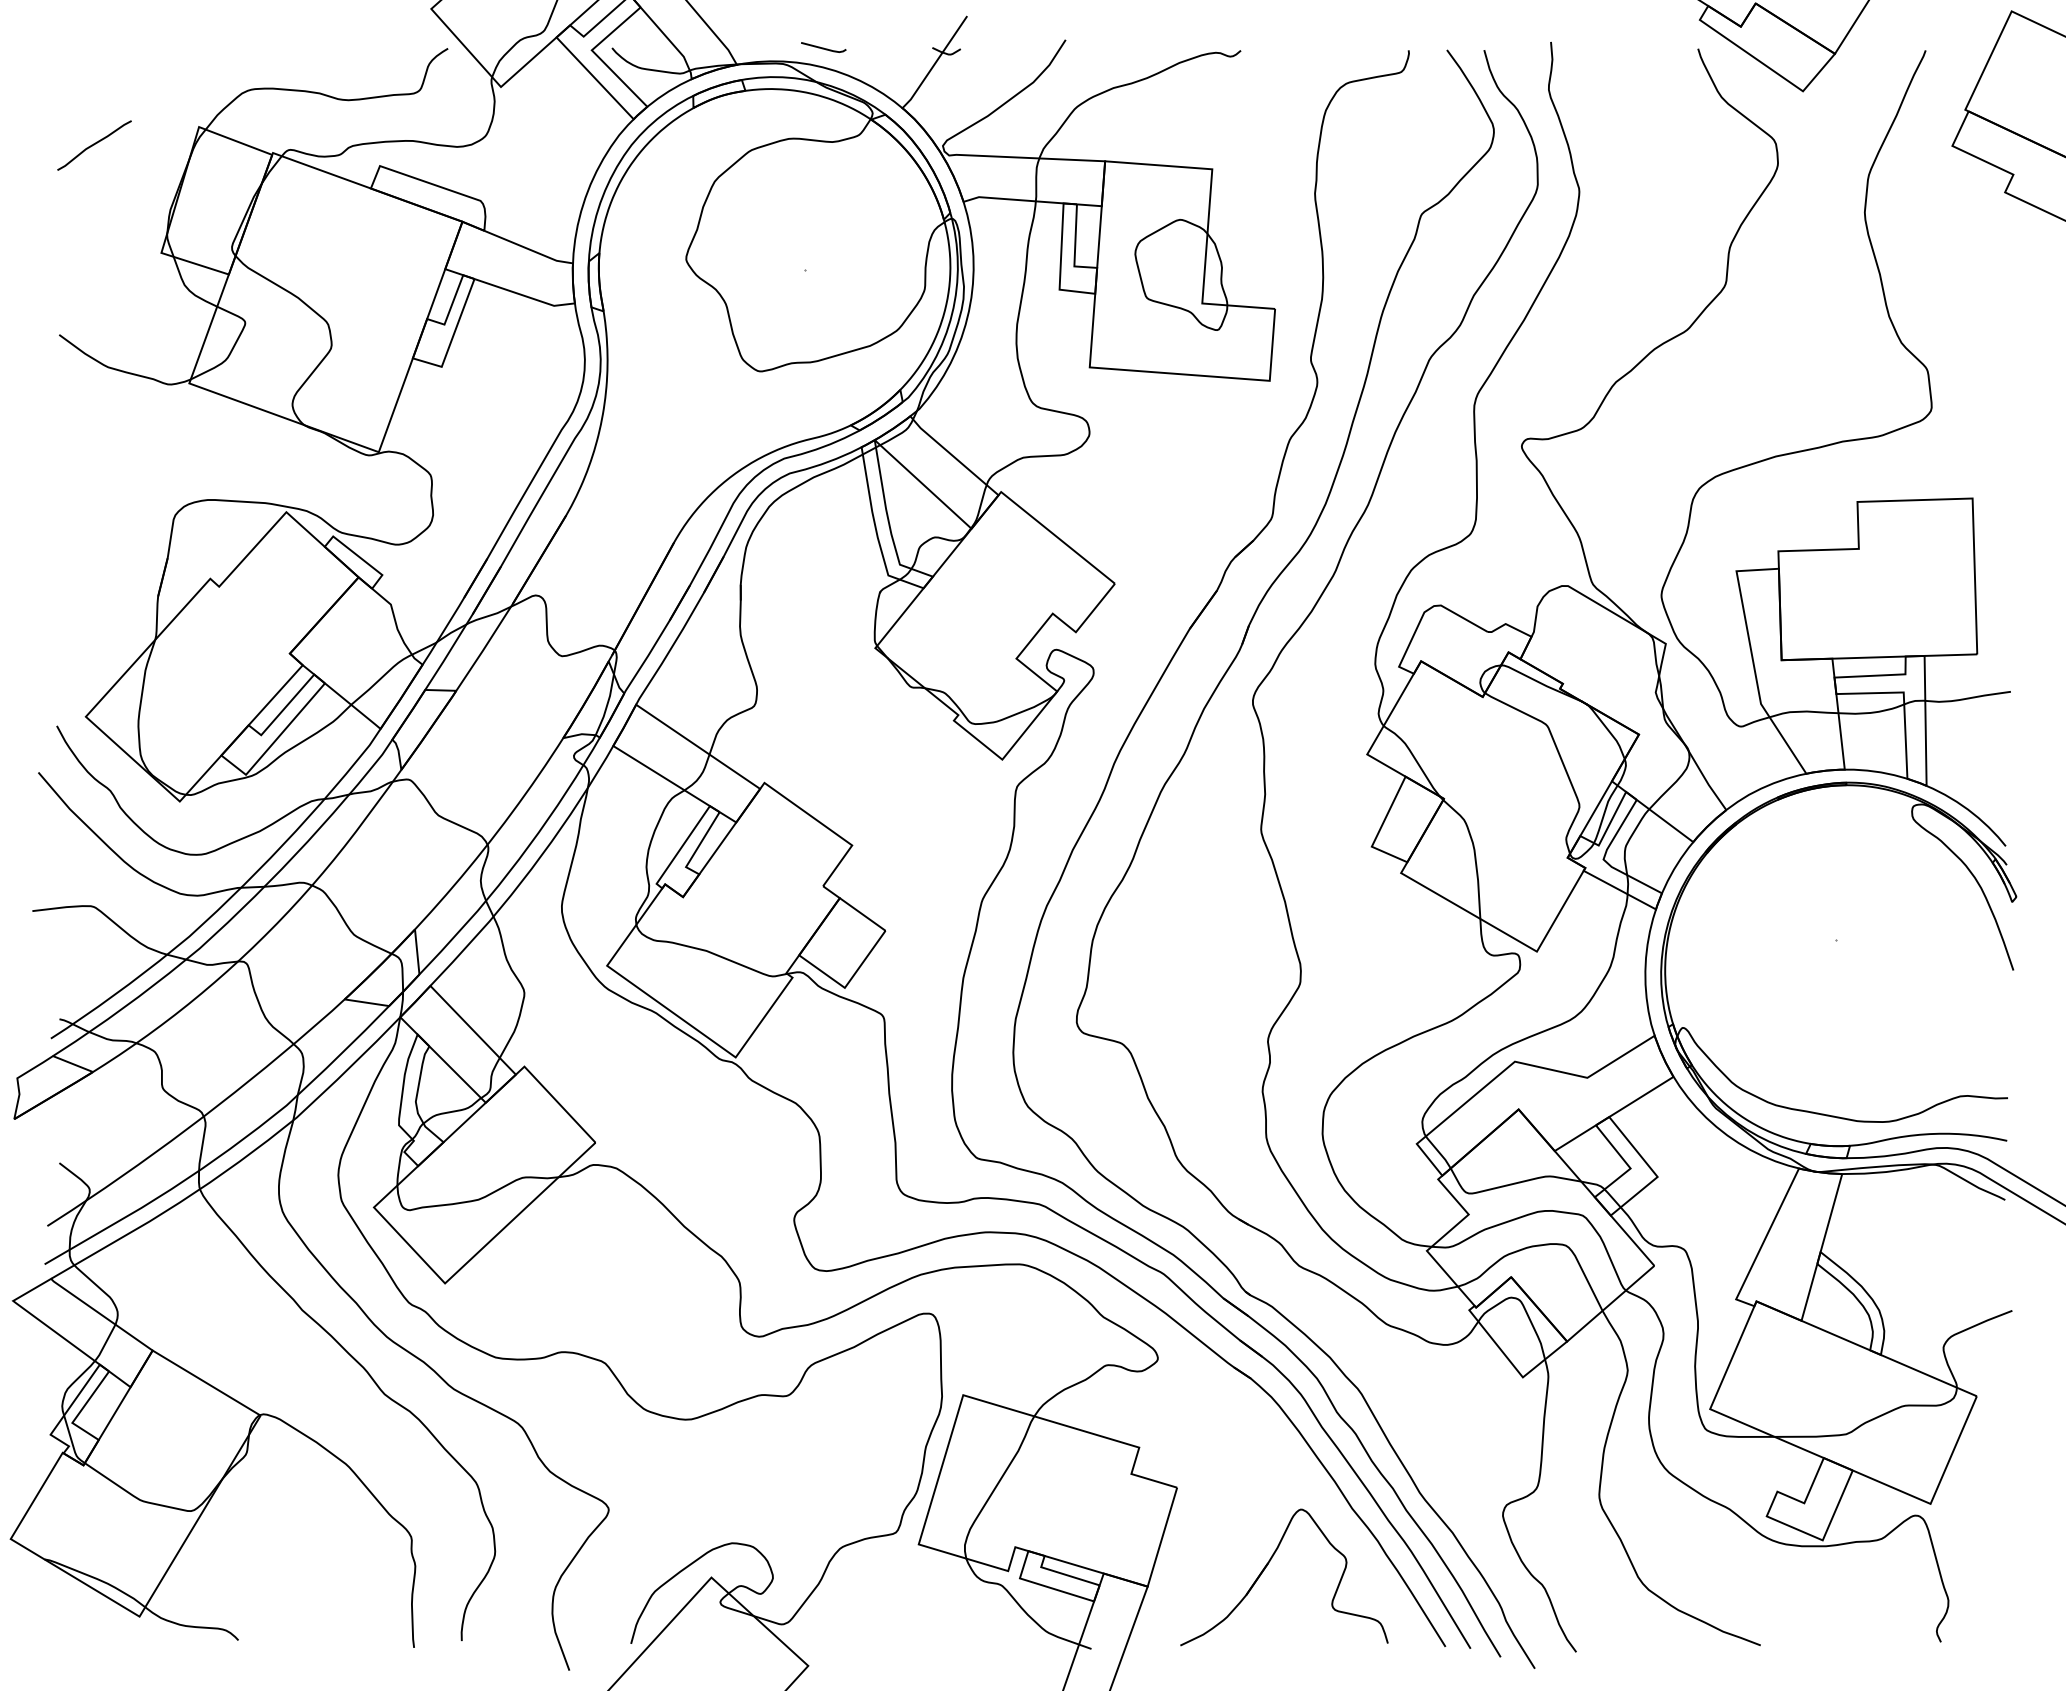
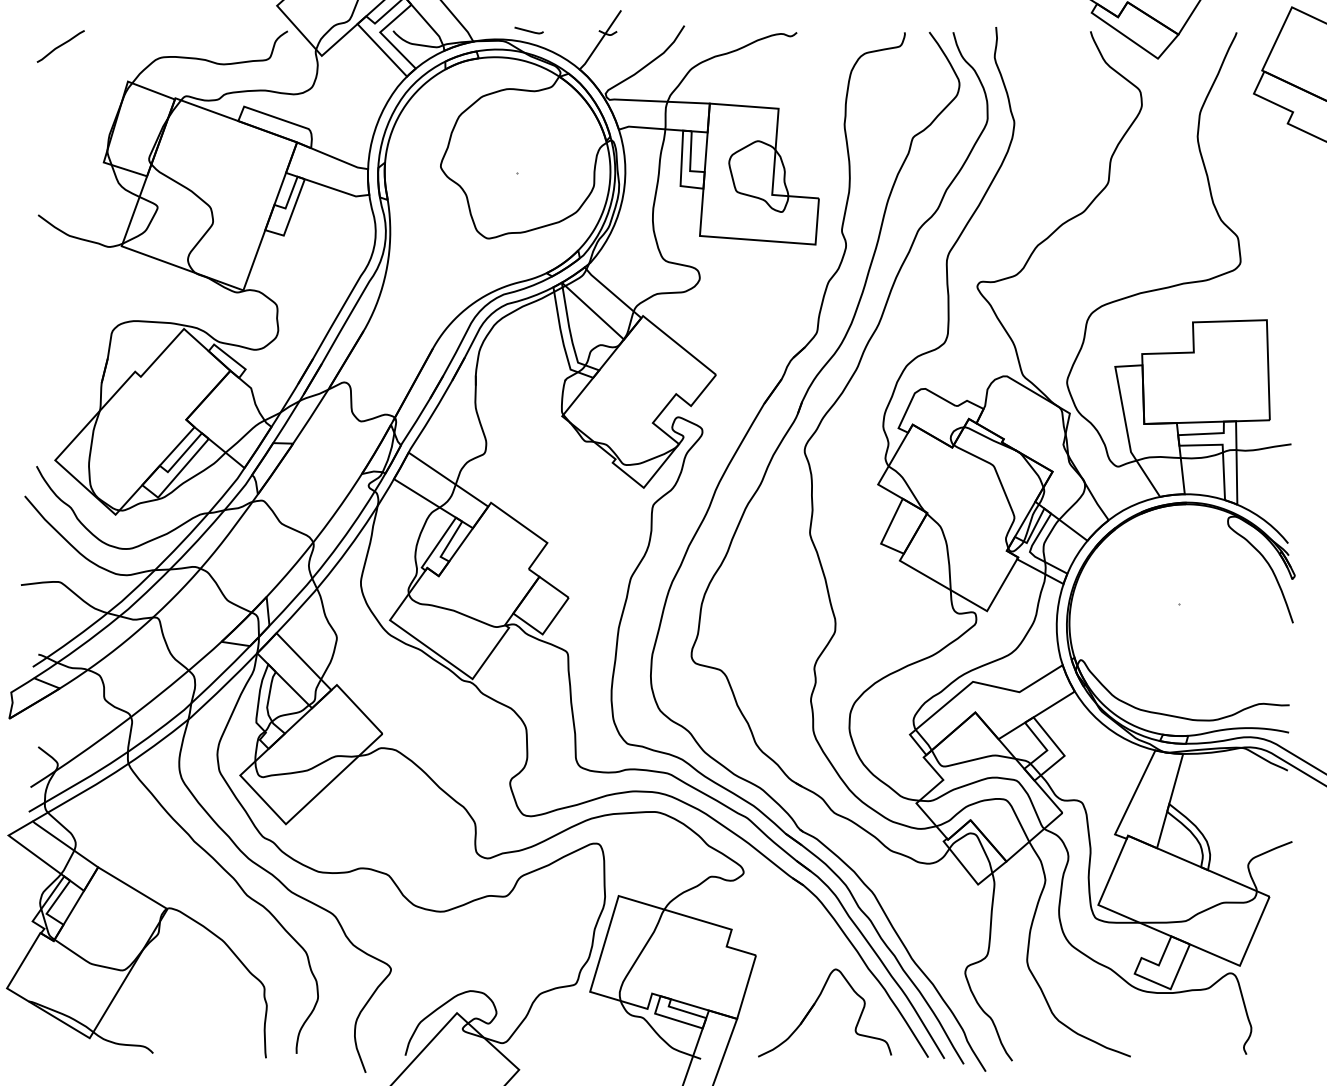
curve: (94, 145) -> (60, 46), moved

